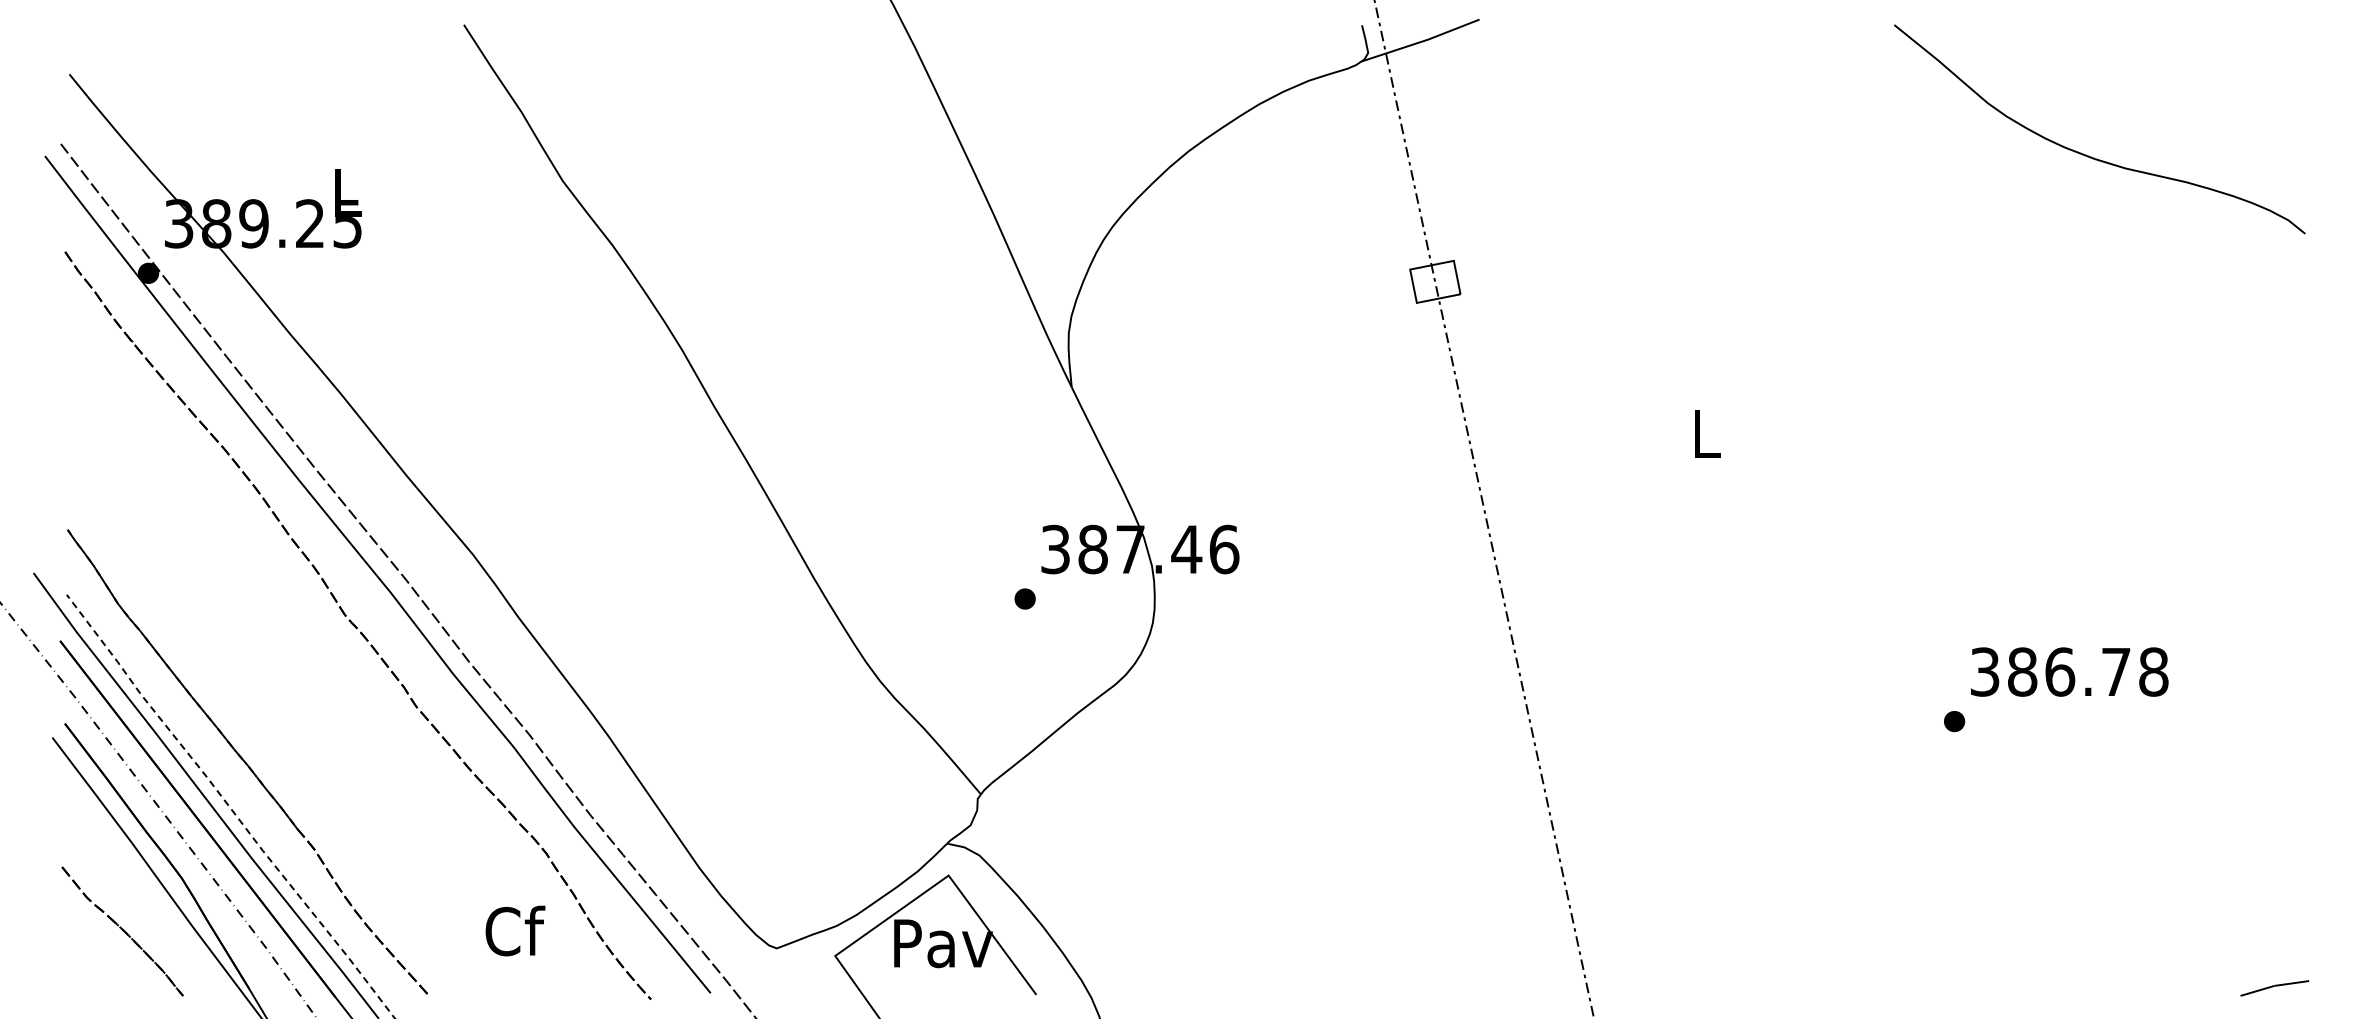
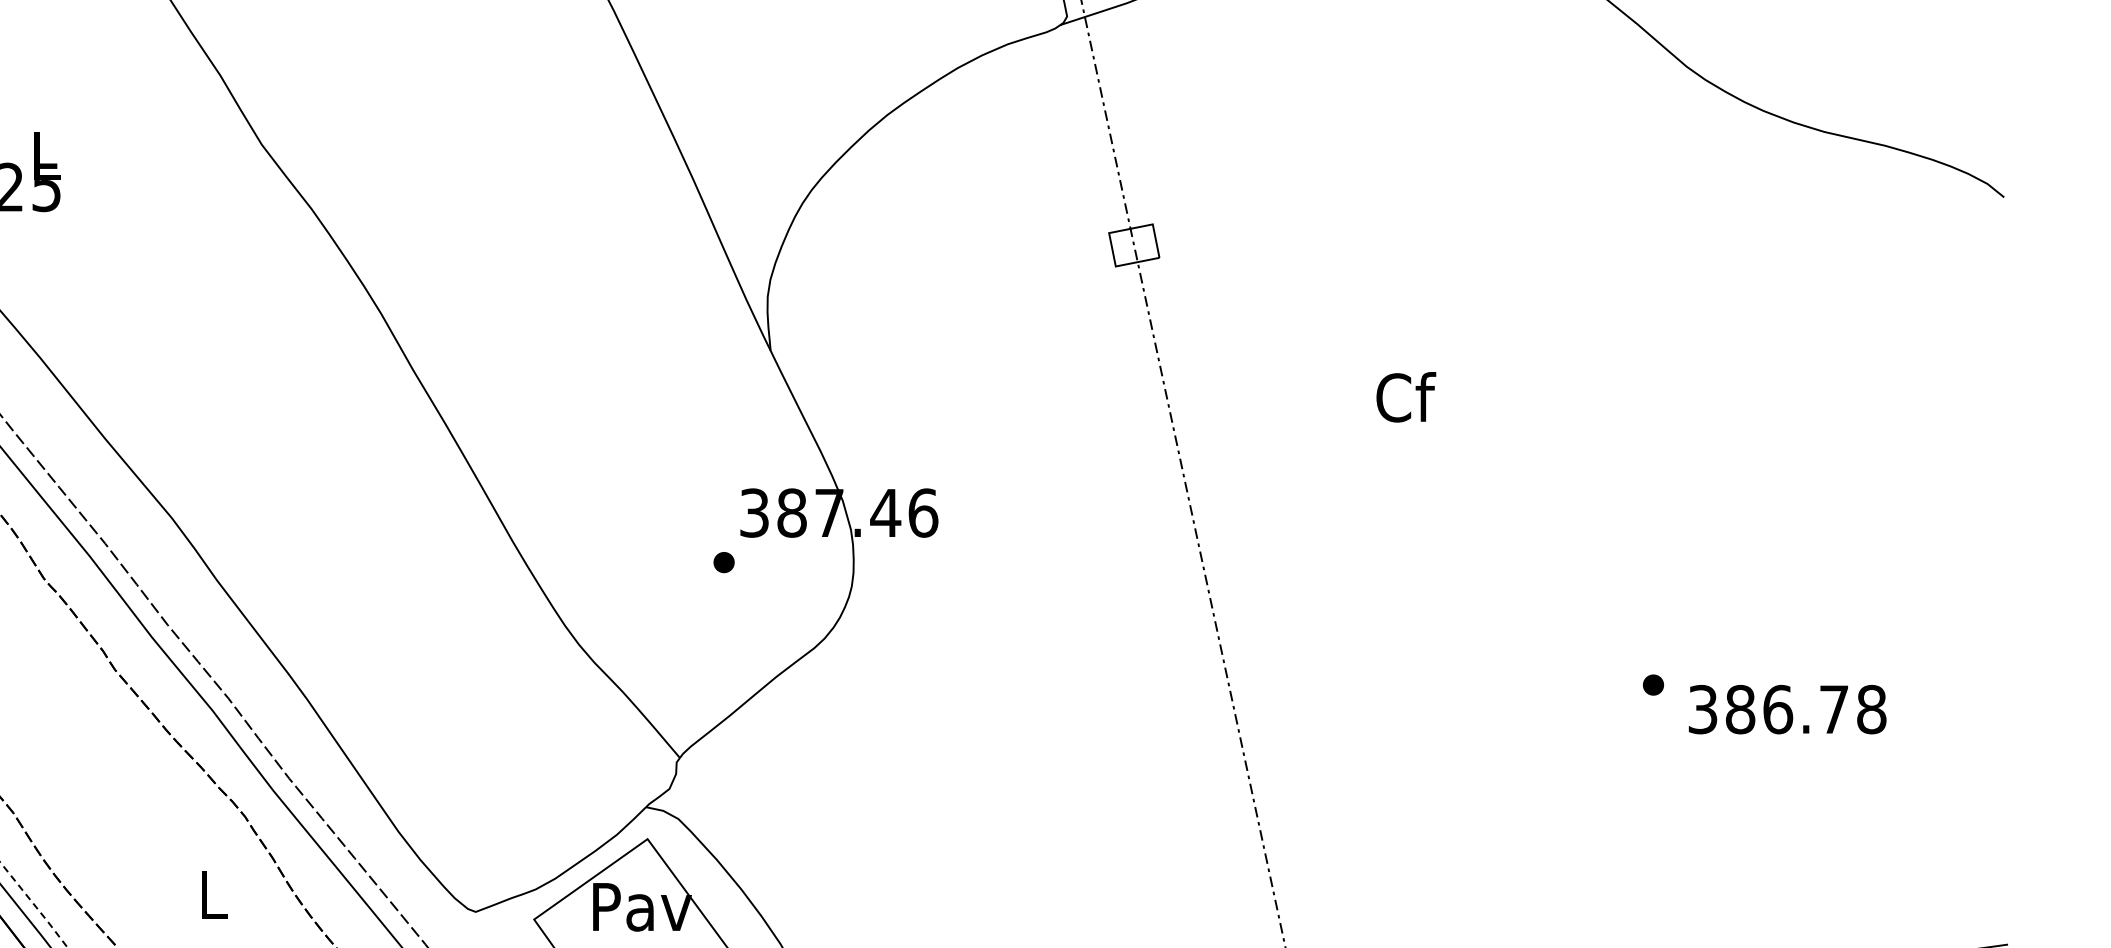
text: (1707, 433) -> (1406, 397), L -> Cf
text: (2069, 671) -> (1787, 709), moved
text: (515, 930) -> (214, 894), Cf -> L

